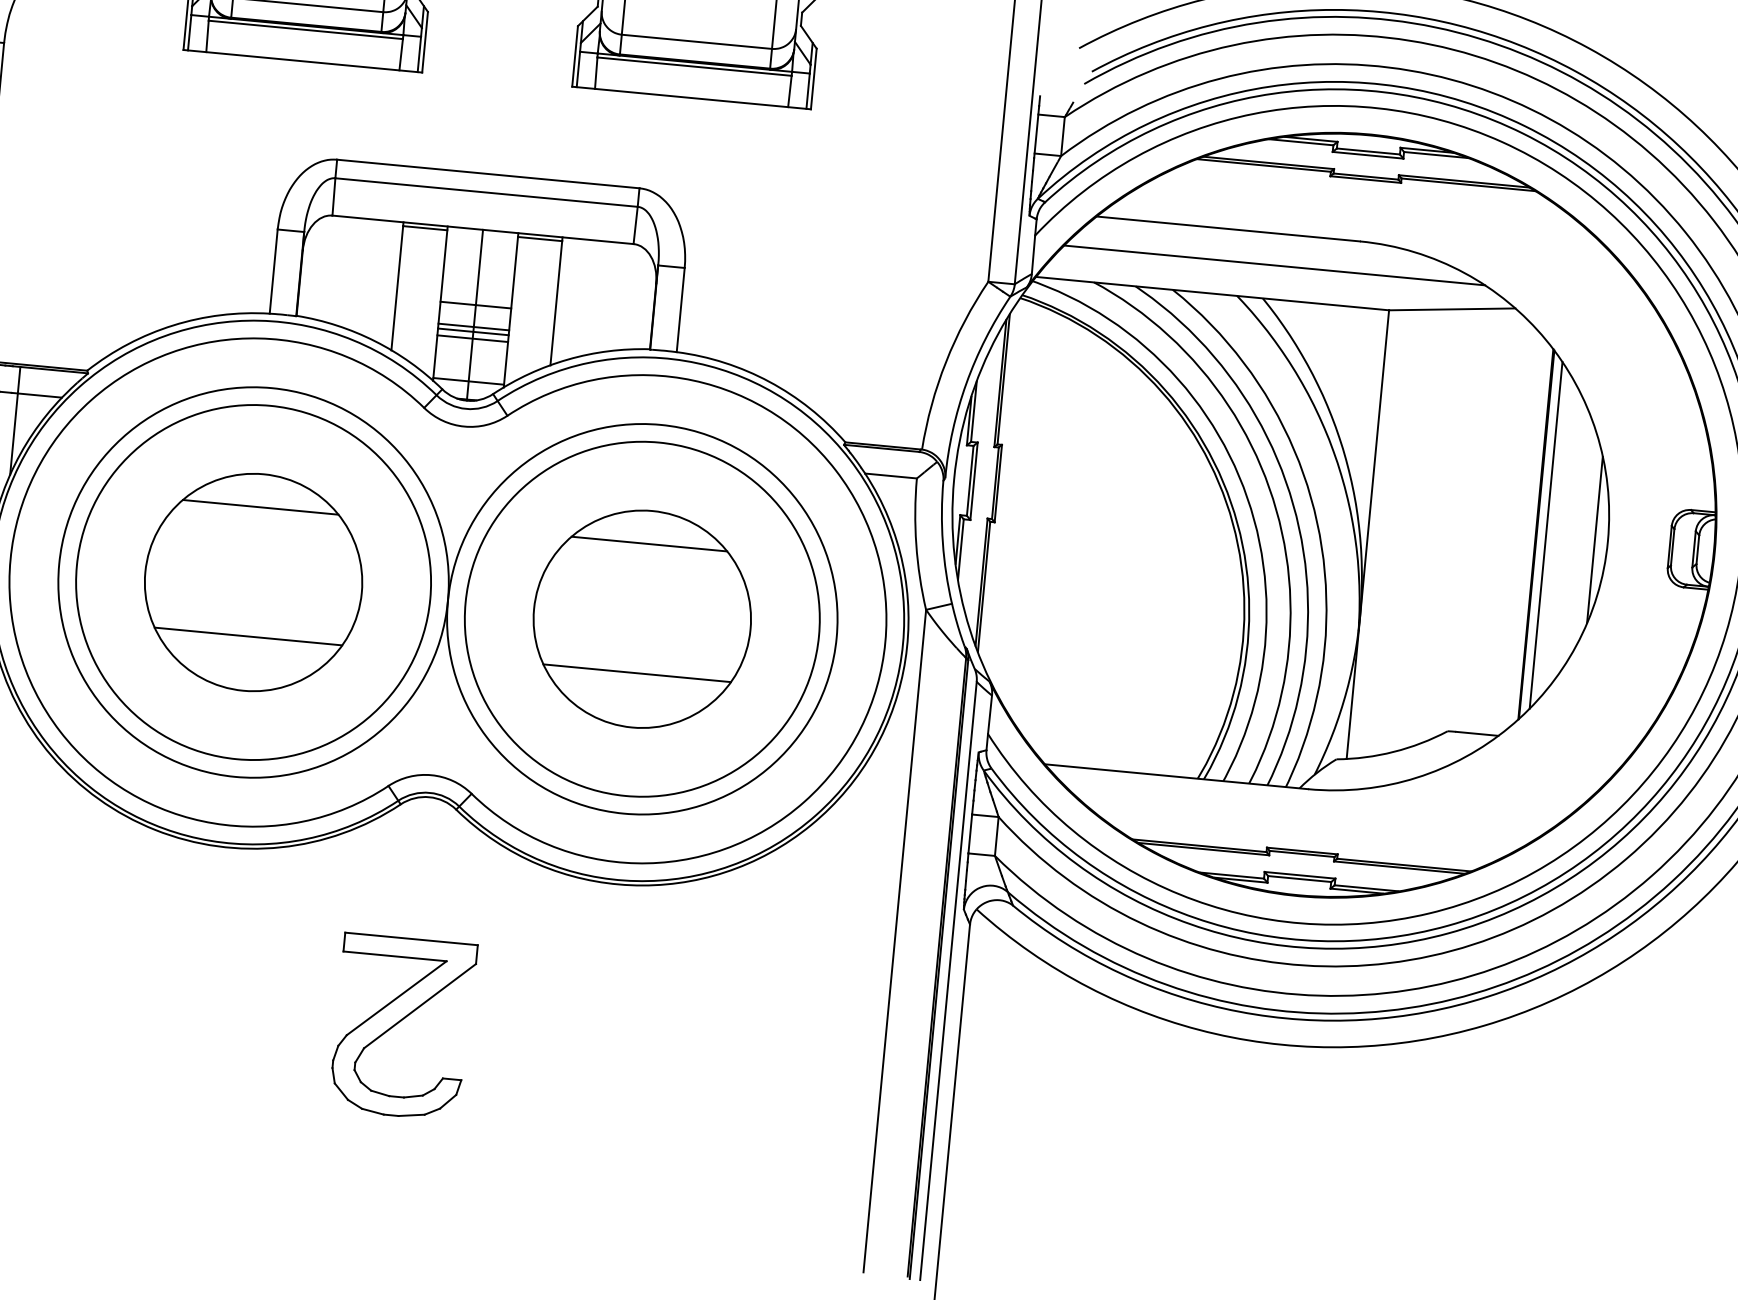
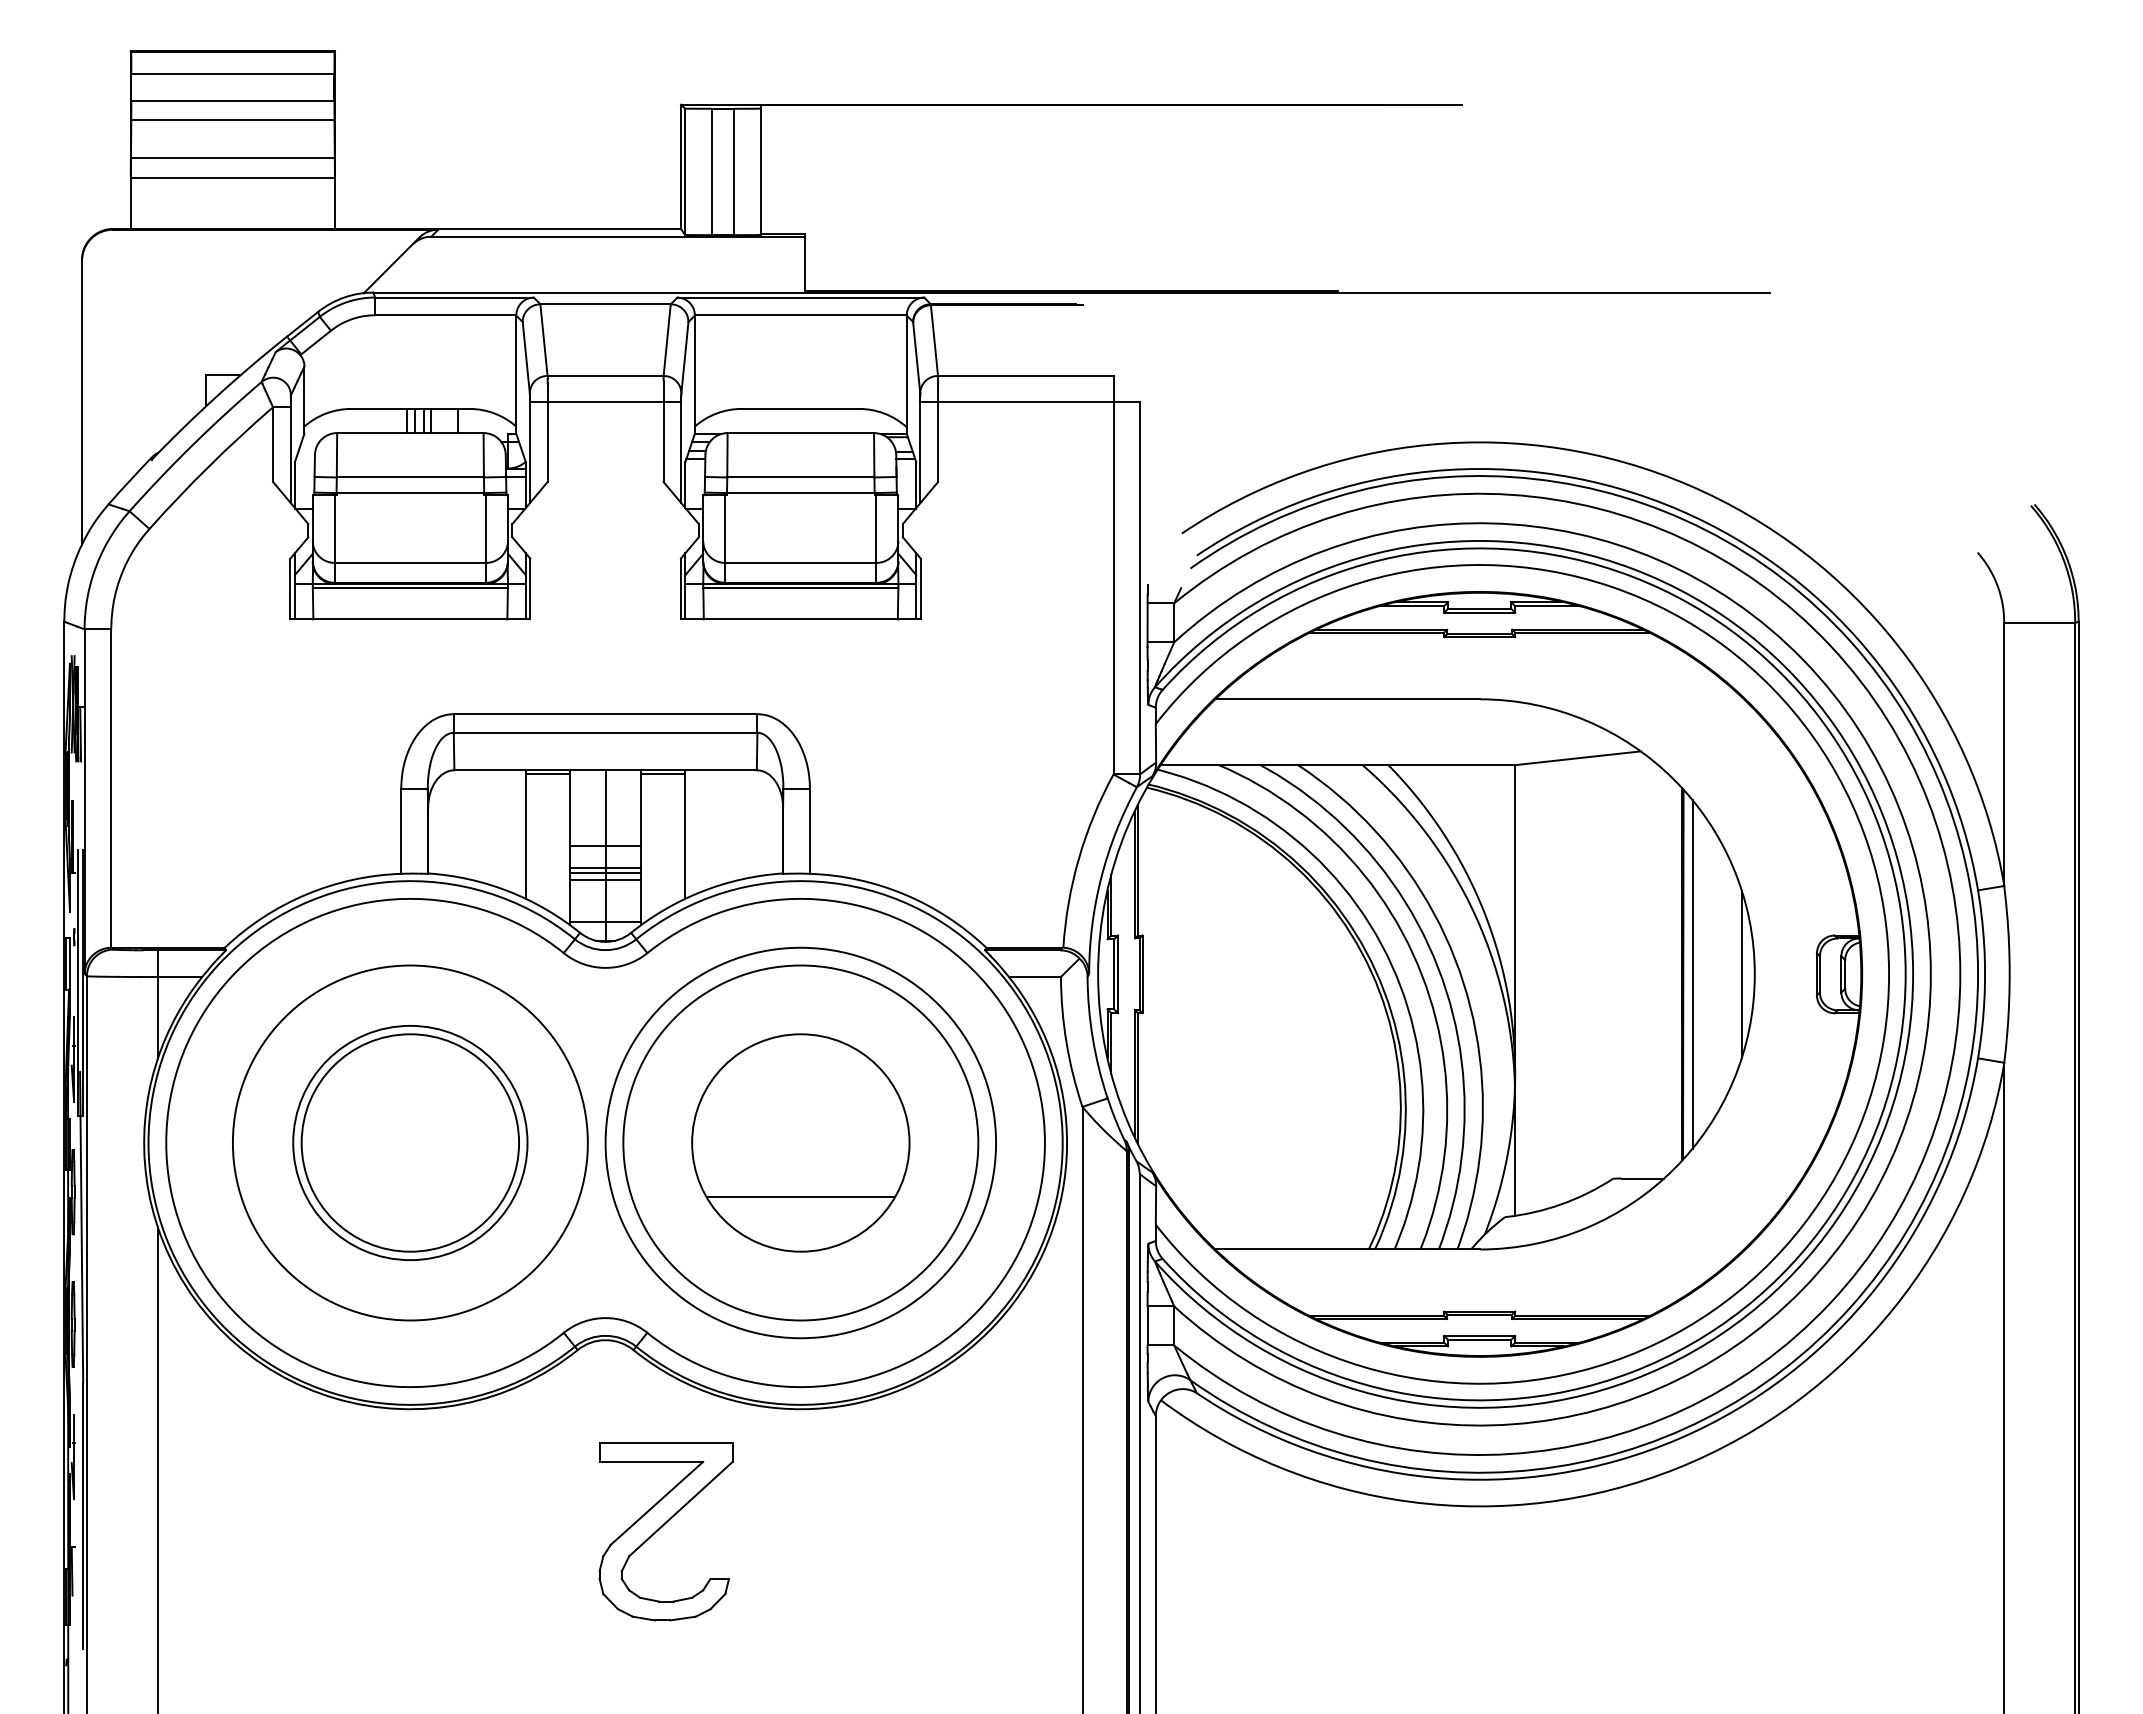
line: (1274, 265) -> (1396, 731), removed
line: (260, 507) -> (410, 1067), removed
line: (649, 544) -> (800, 1067), removed
circle: (253, 582) -> (410, 1142), size x0.6
line: (248, 636) -> (410, 1197), removed
part: (402, 1027) -> (665, 1531), moved

